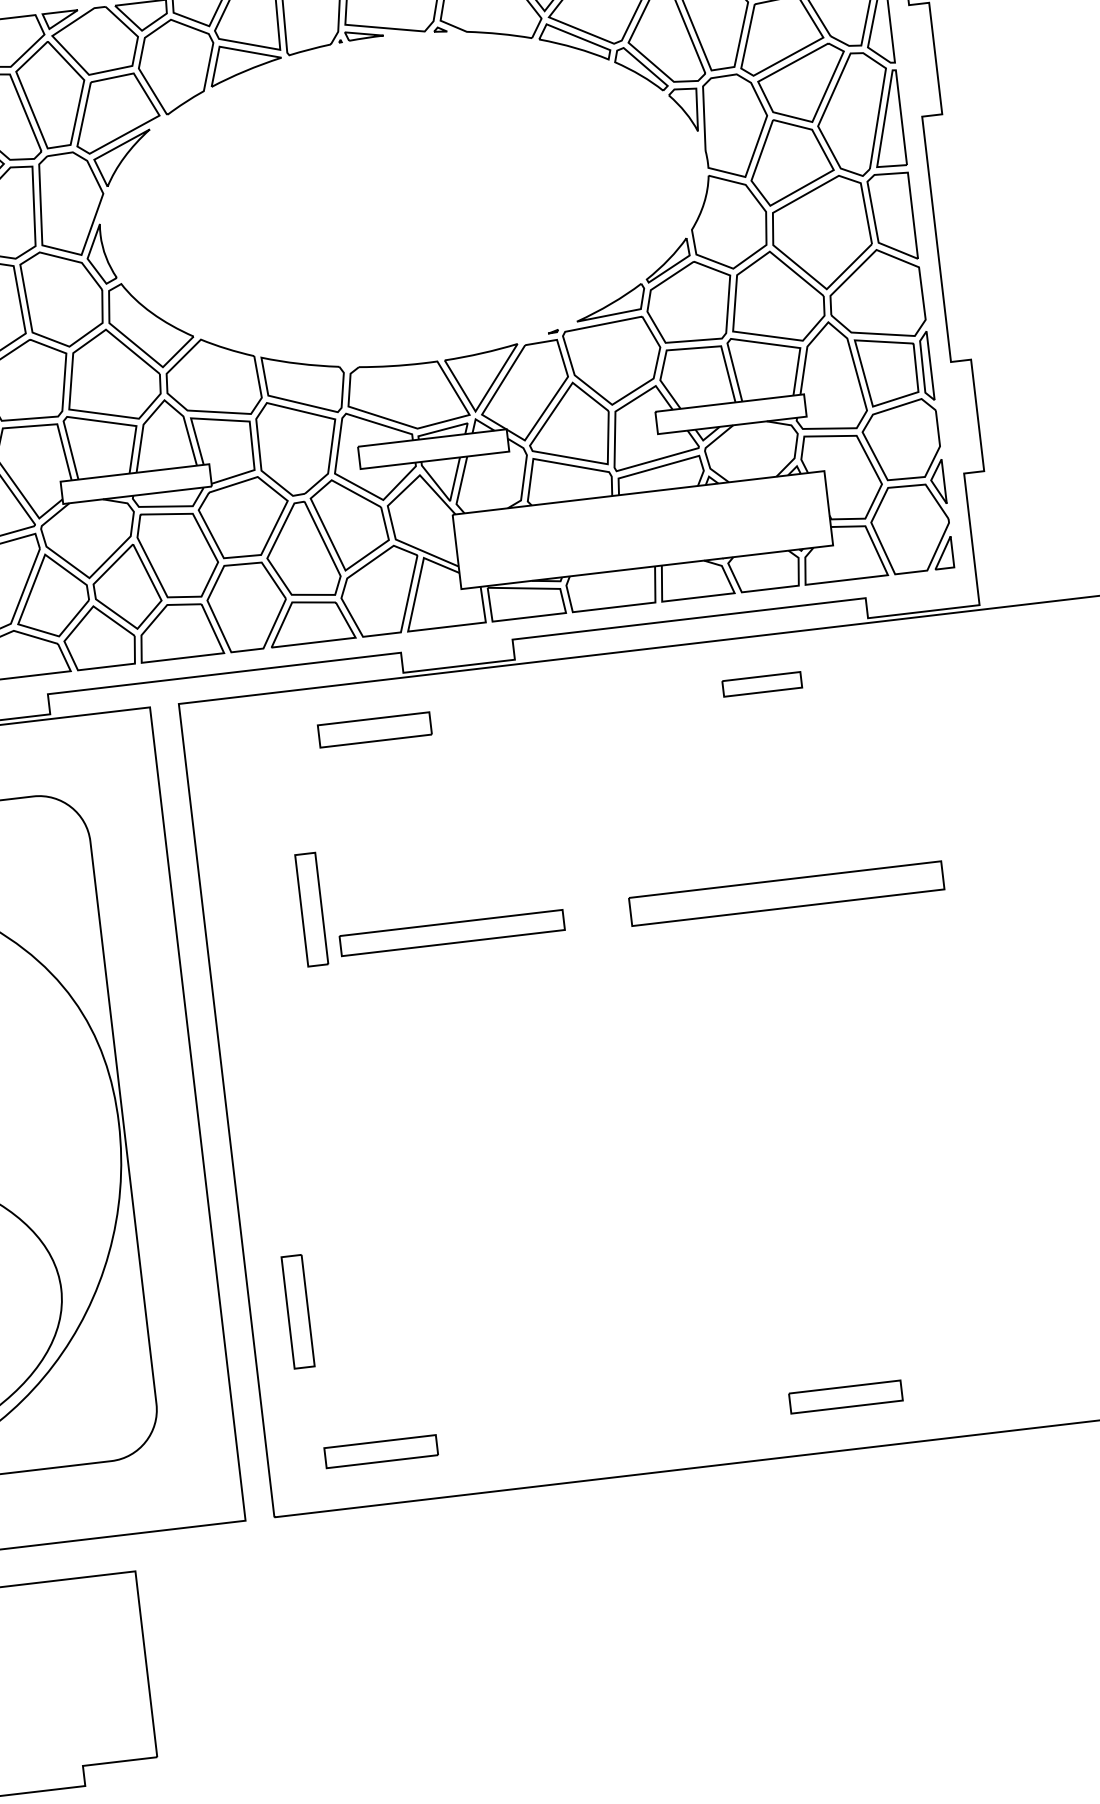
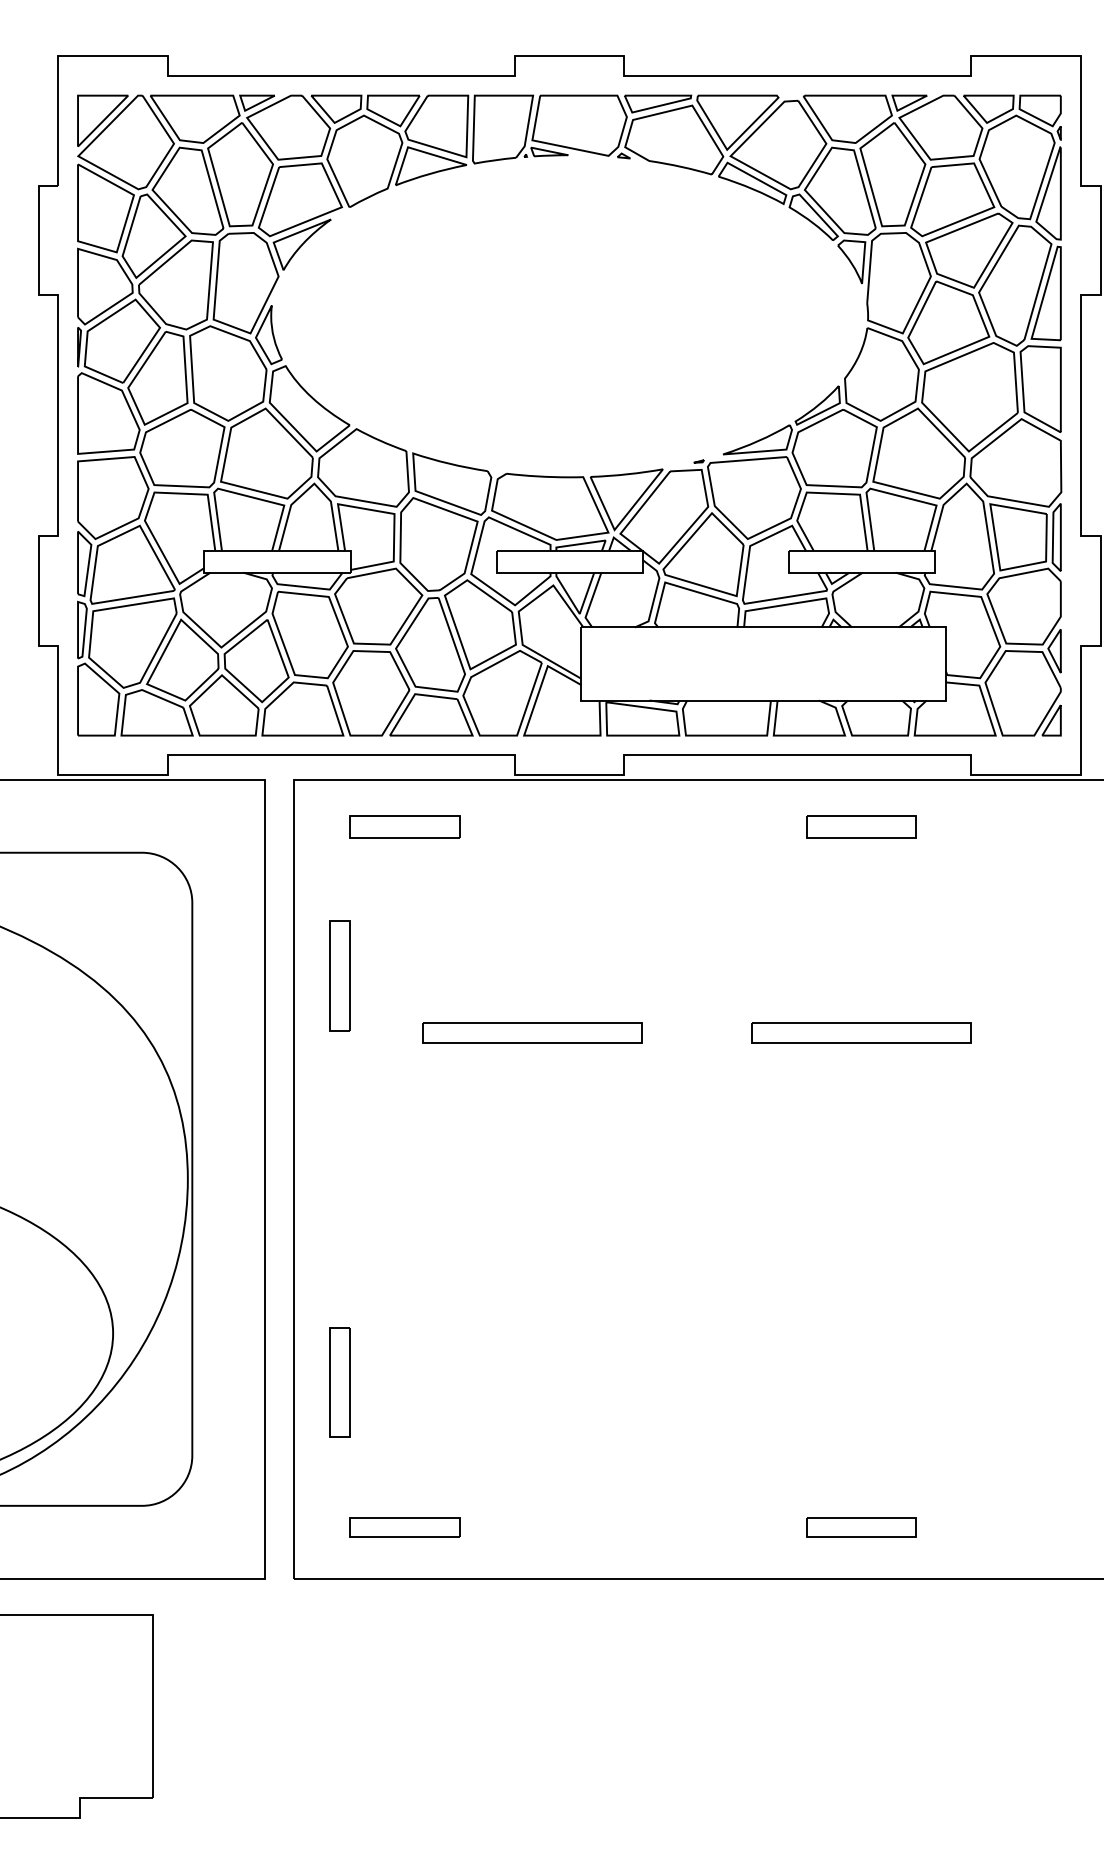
part: (762, 683) -> (861, 826), size x1.43
part: (374, 729) -> (404, 826), moved
part: (786, 893) -> (861, 1032), size x0.71
part: (311, 909) -> (339, 975), moved

